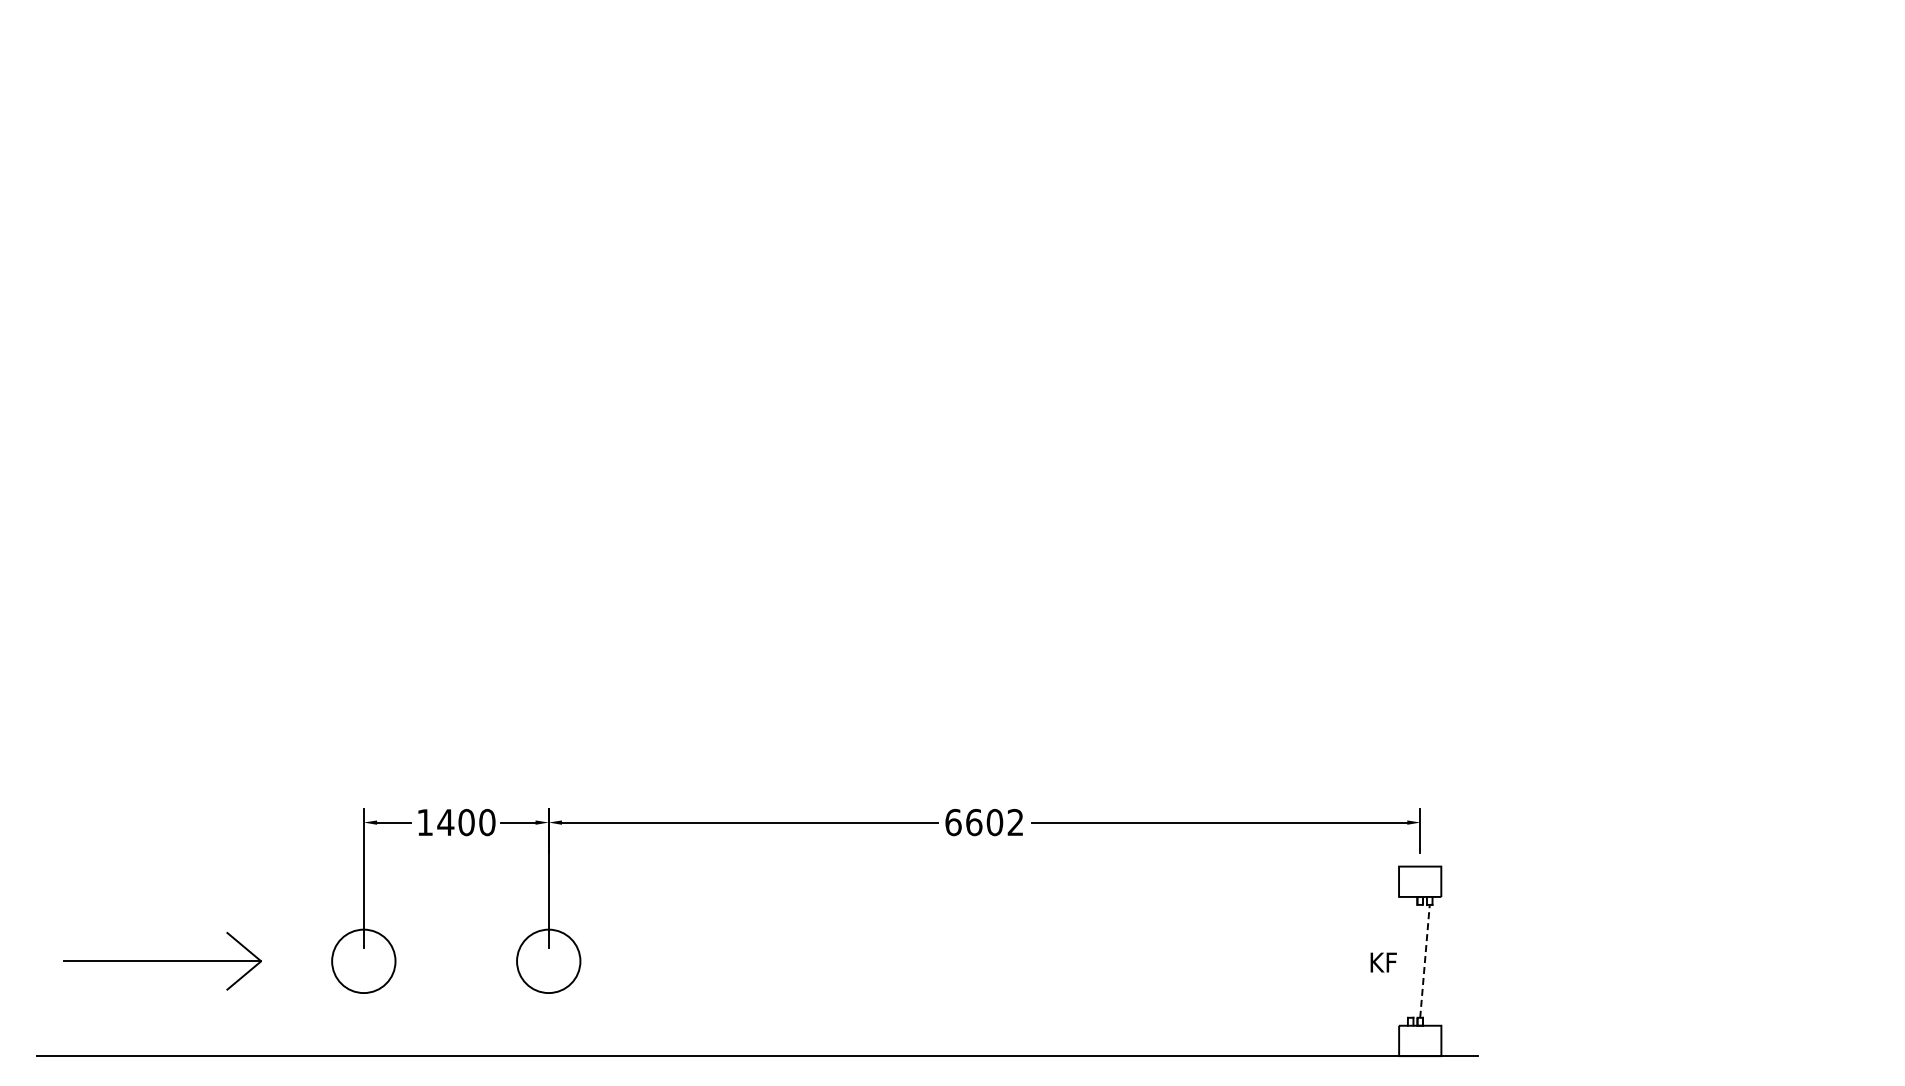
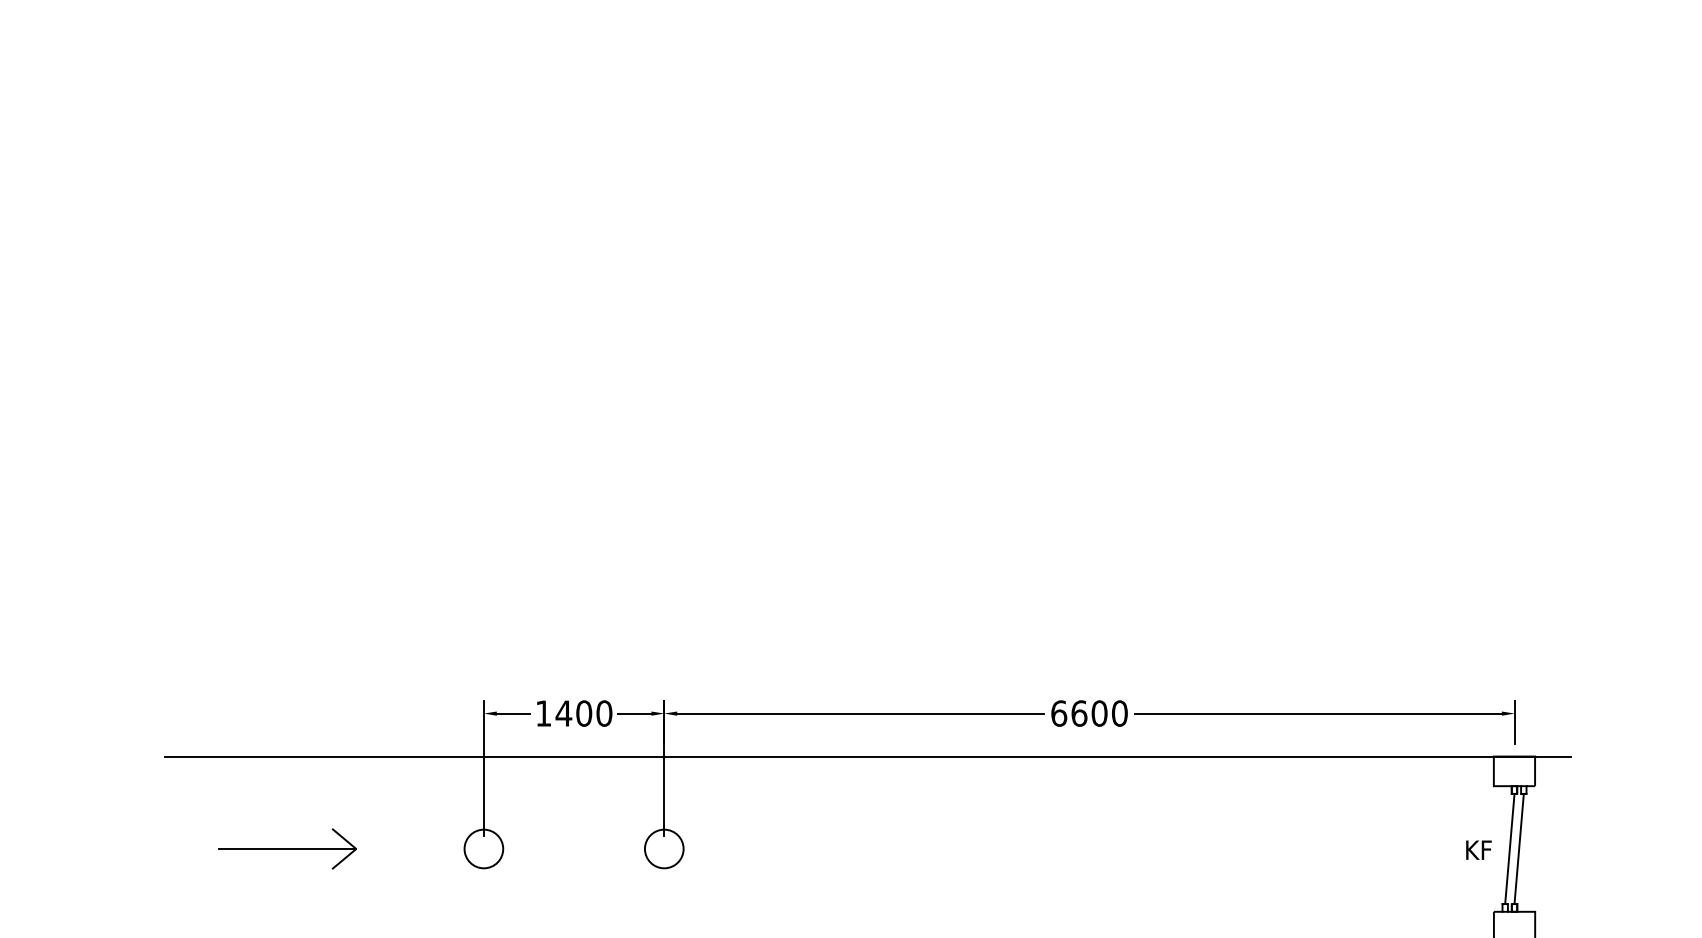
text: (1015, 822) -> (1119, 713), 6602 -> 6600
line: (757, 866) -> (867, 756), added
line: (1415, 960) -> (1509, 848), added
part: (162, 961) -> (287, 849), size x0.71
circle: (363, 961) -> (483, 849), size x0.62
circle: (548, 961) -> (664, 849), size x0.62
line: (1424, 961) -> (1518, 849), dashed -> solid

